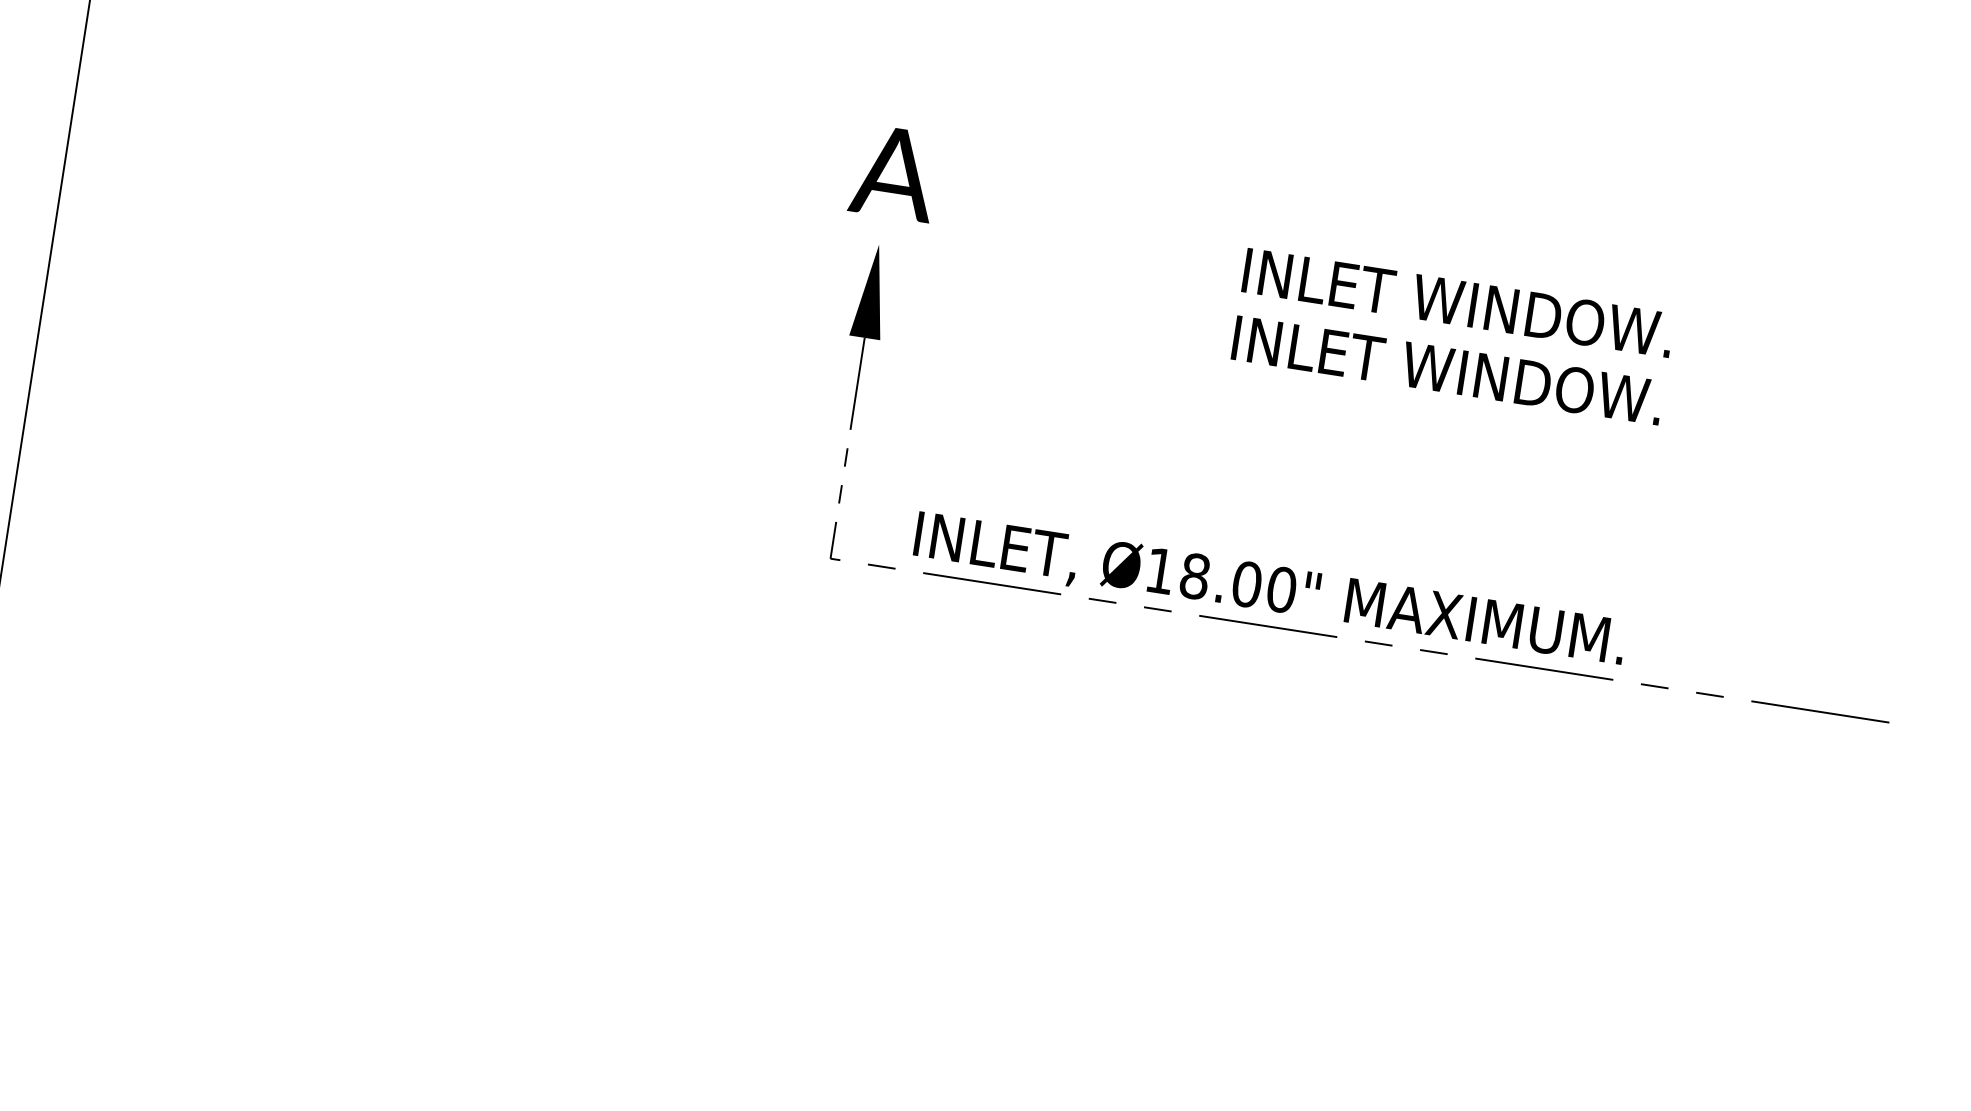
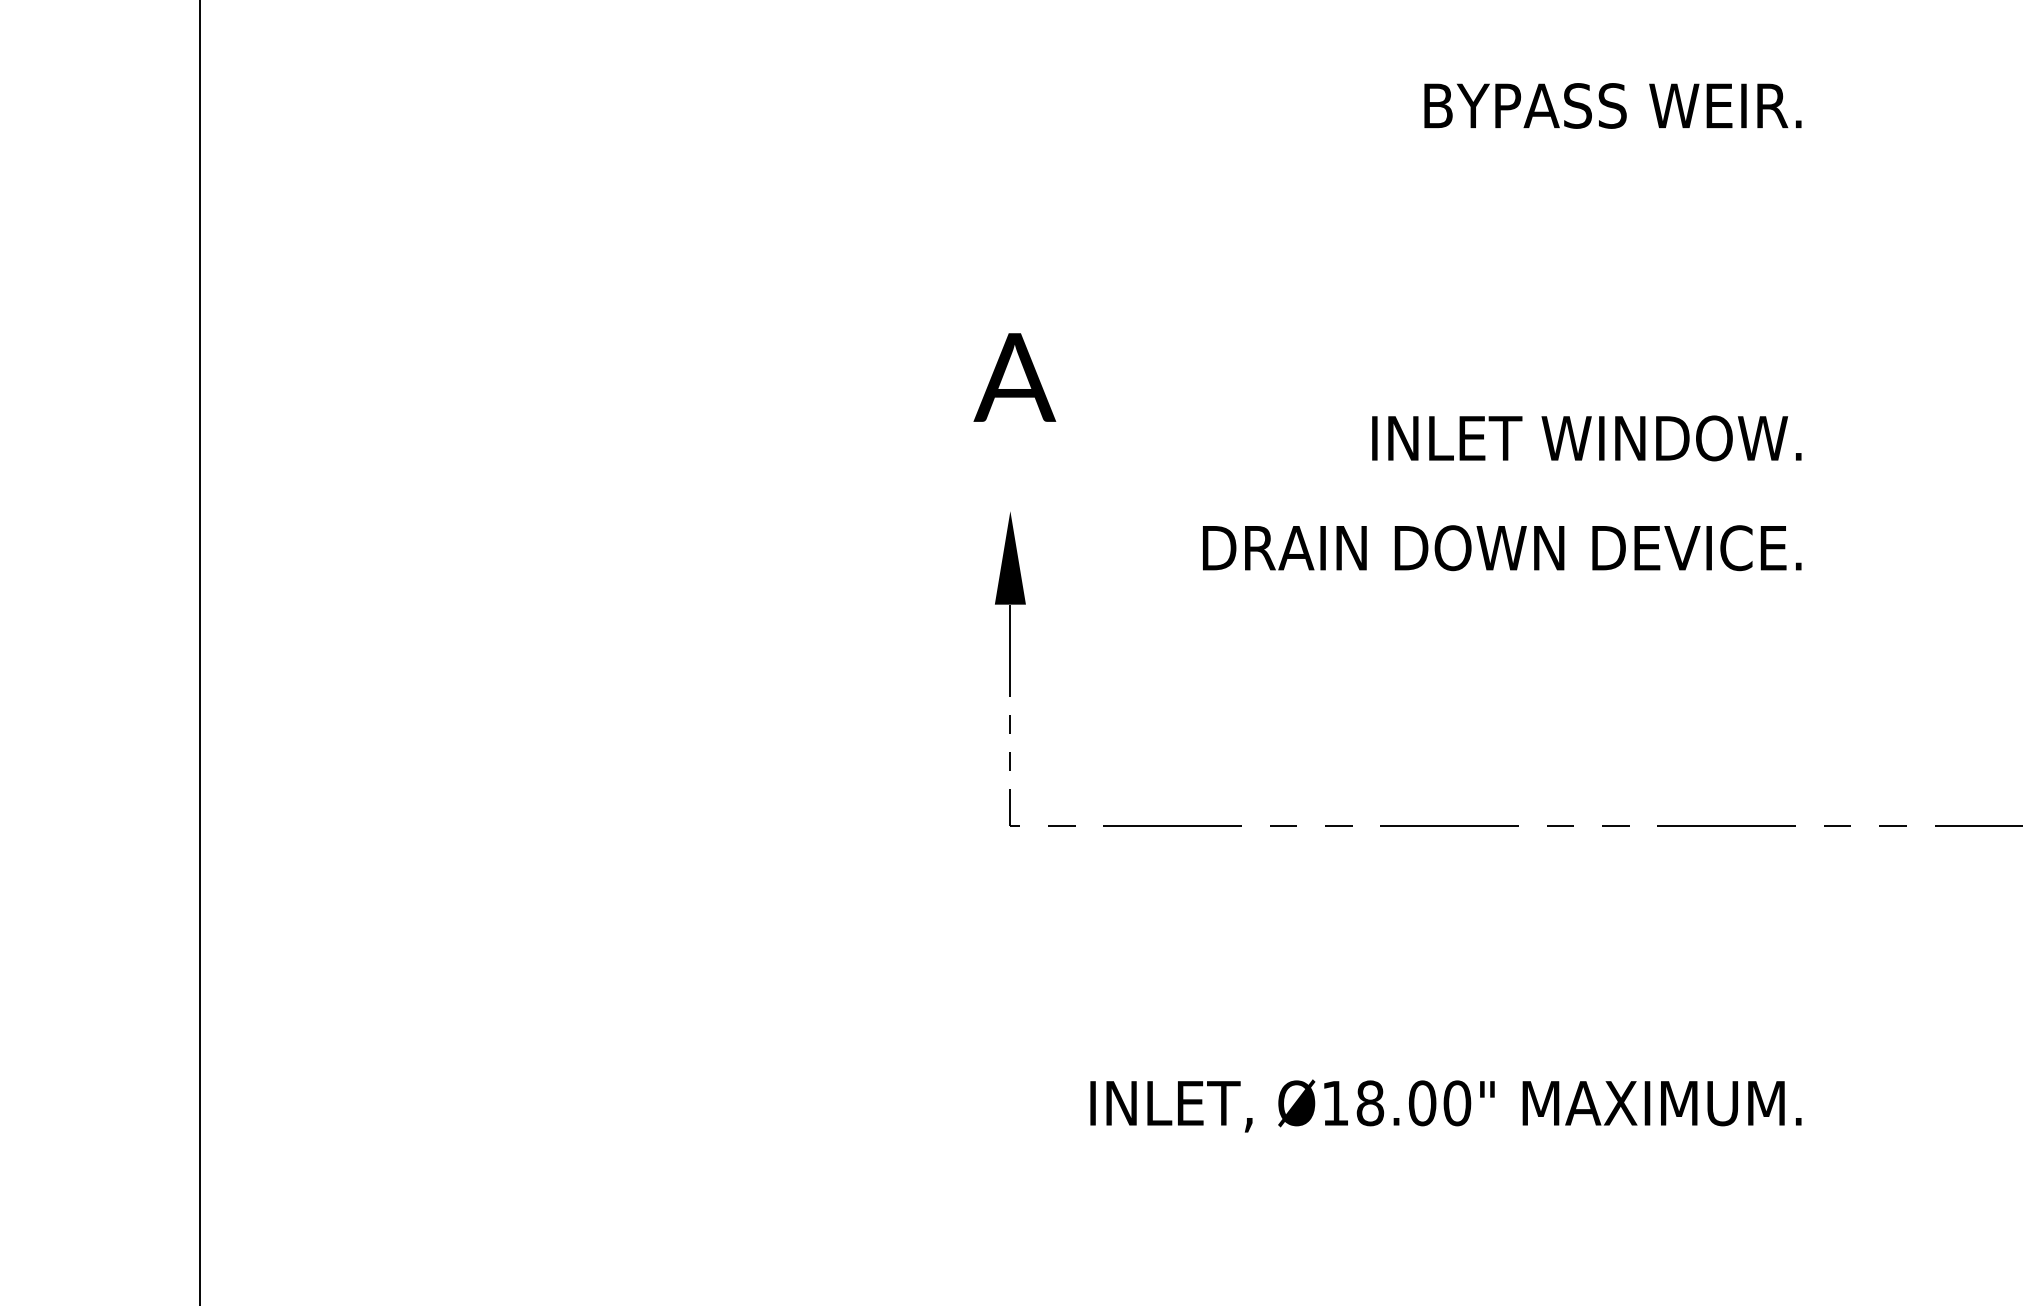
text: (894, 172) -> (1014, 377), moved
text: (1457, 303) -> (1586, 438), moved
text: (1356, 356) -> (1495, 548), INLET WINDOW. -> DRAIN DOWN DEVICE.
text: (1269, 590) -> (1445, 1105), moved

